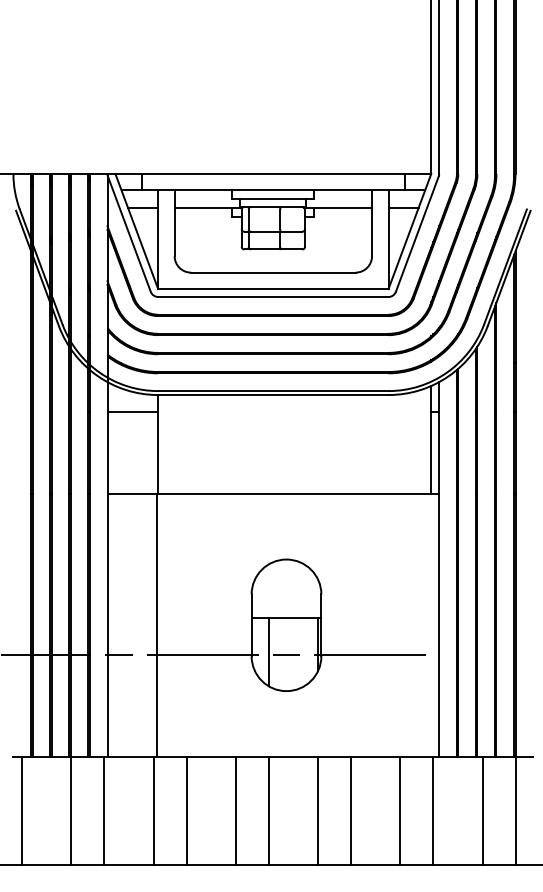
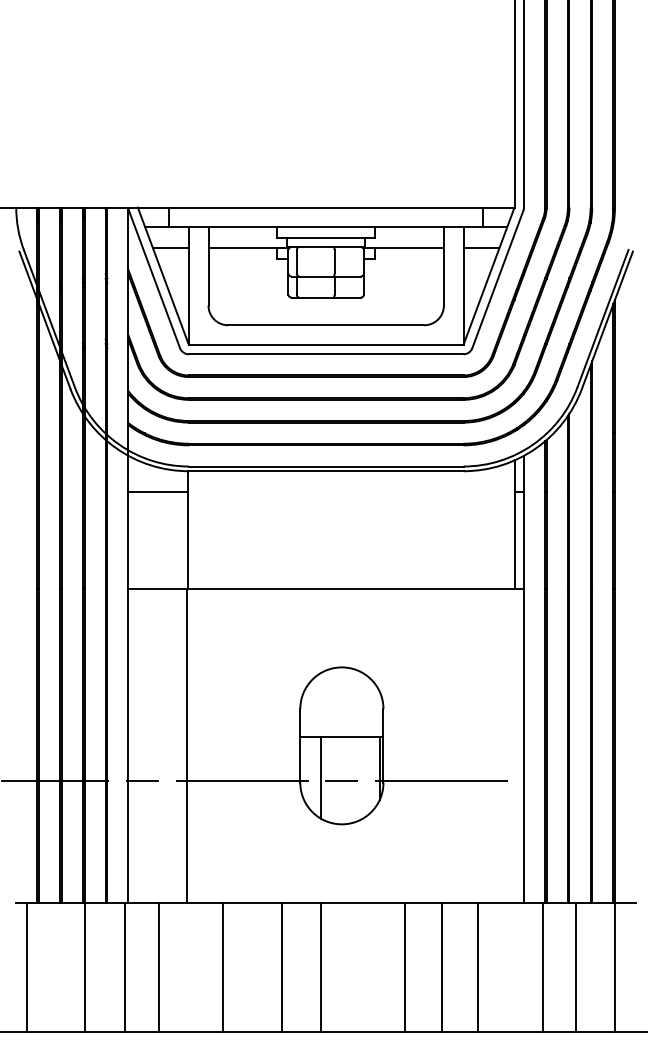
line: (153, 810) -> (158, 966), moved
line: (318, 810) -> (405, 966), moved
line: (351, 810) -> (442, 966), moved
line: (433, 810) -> (543, 966), moved

